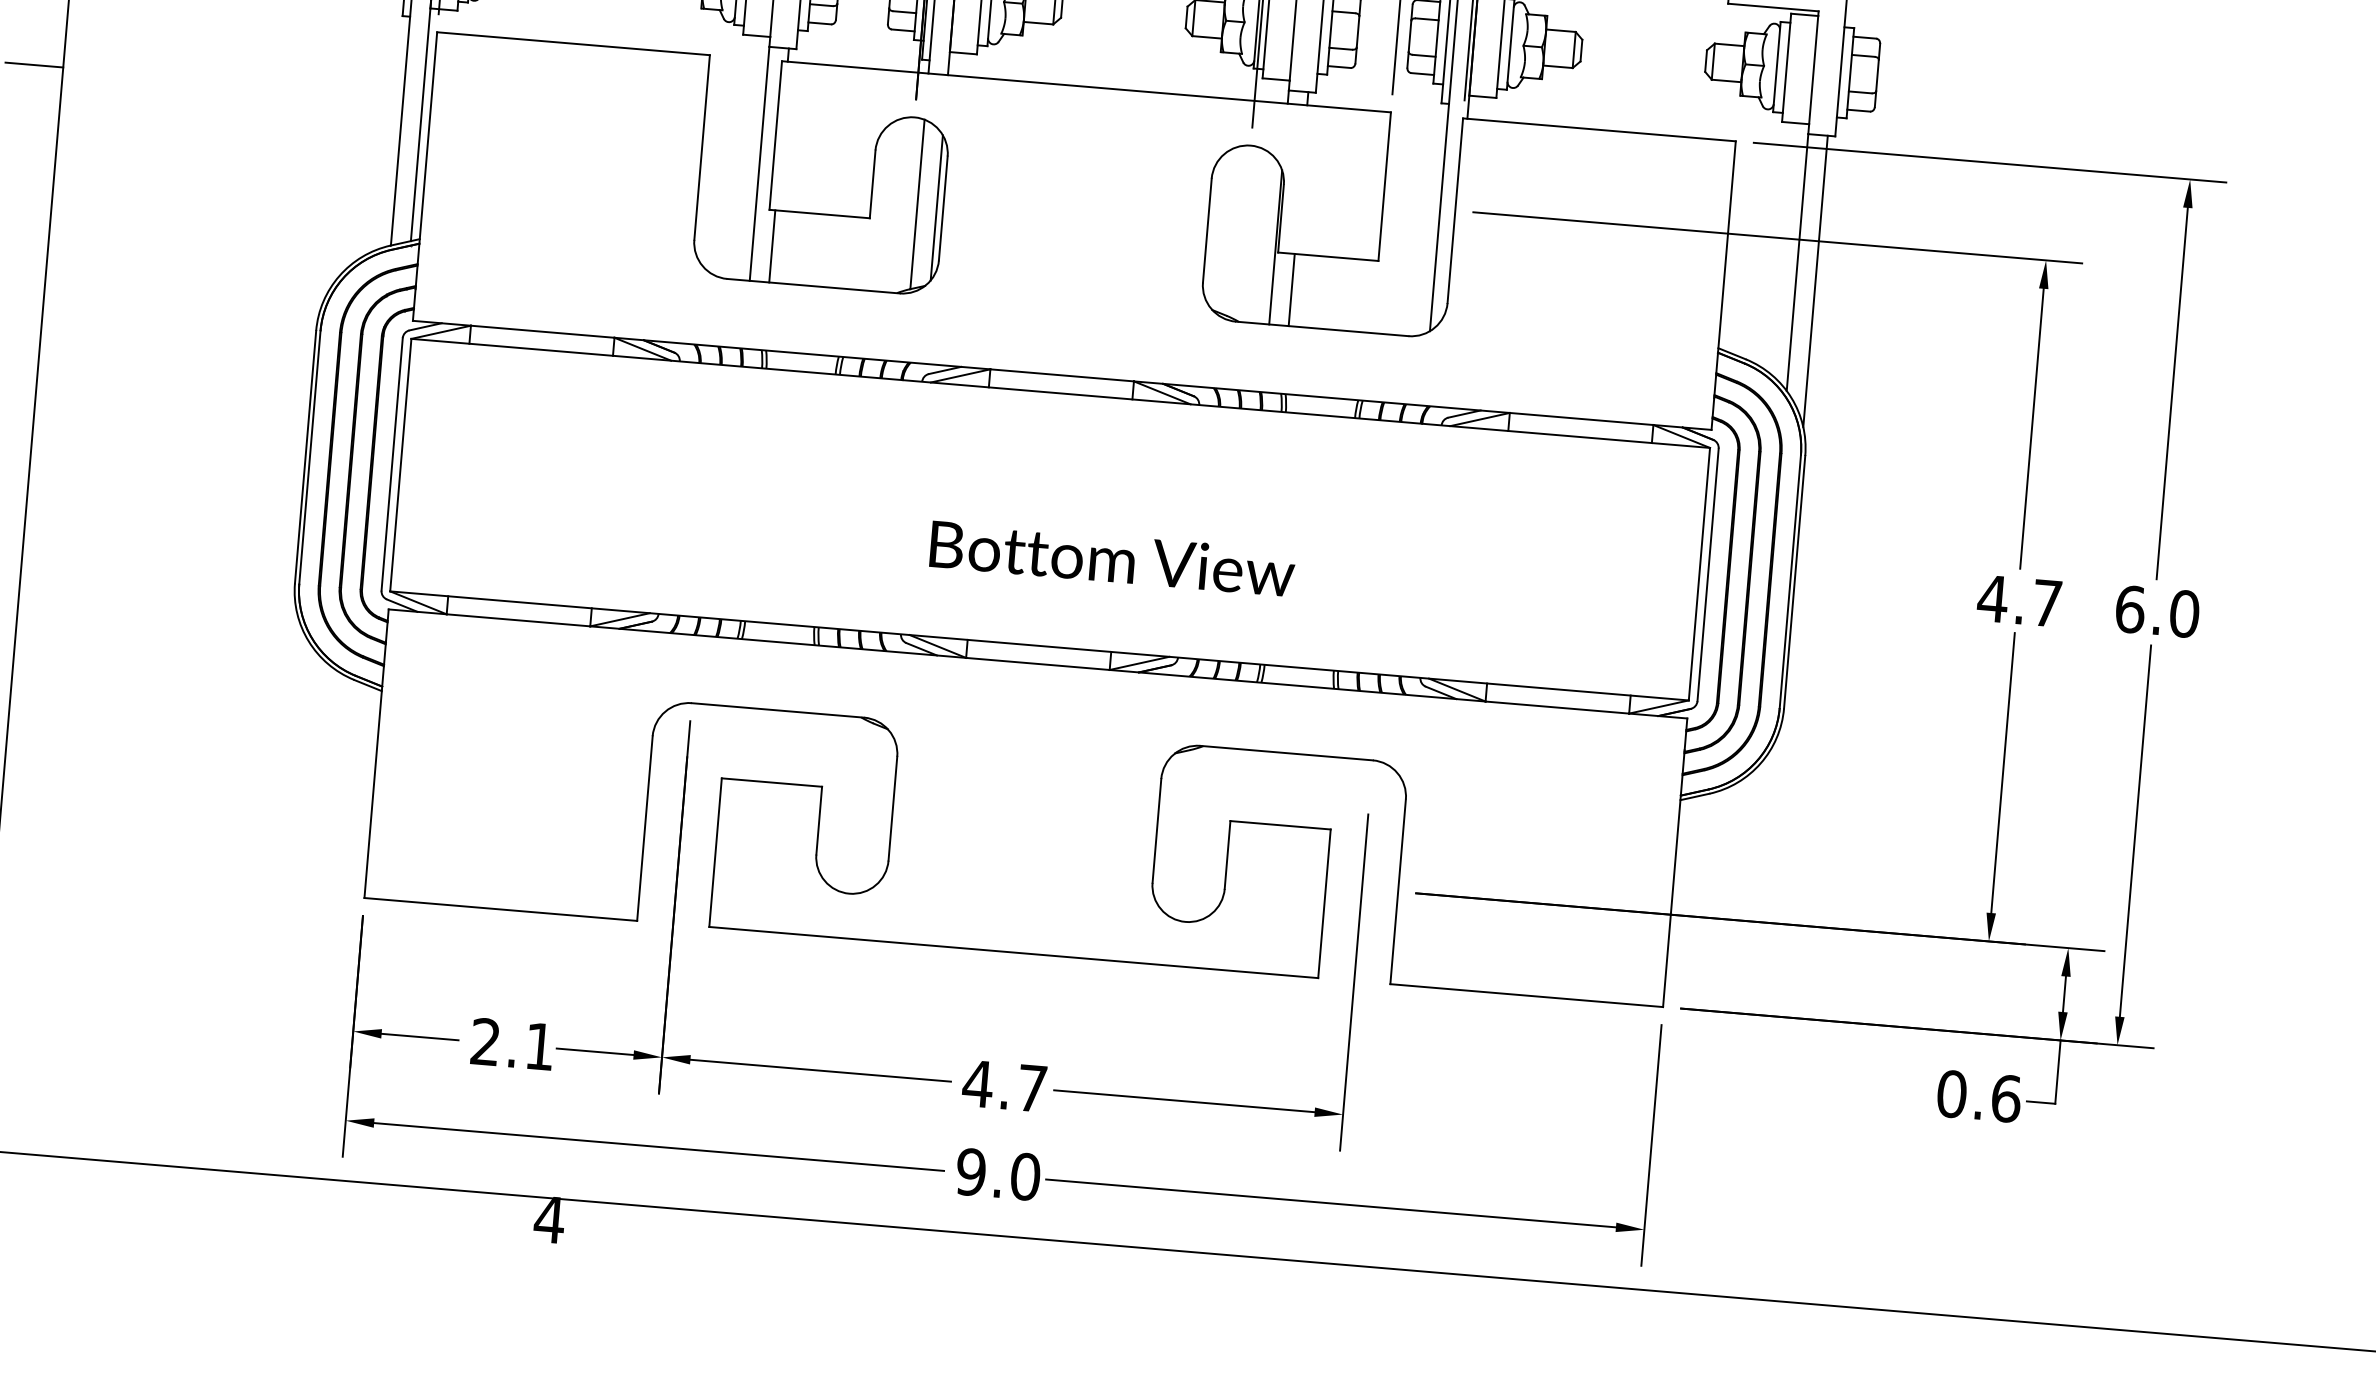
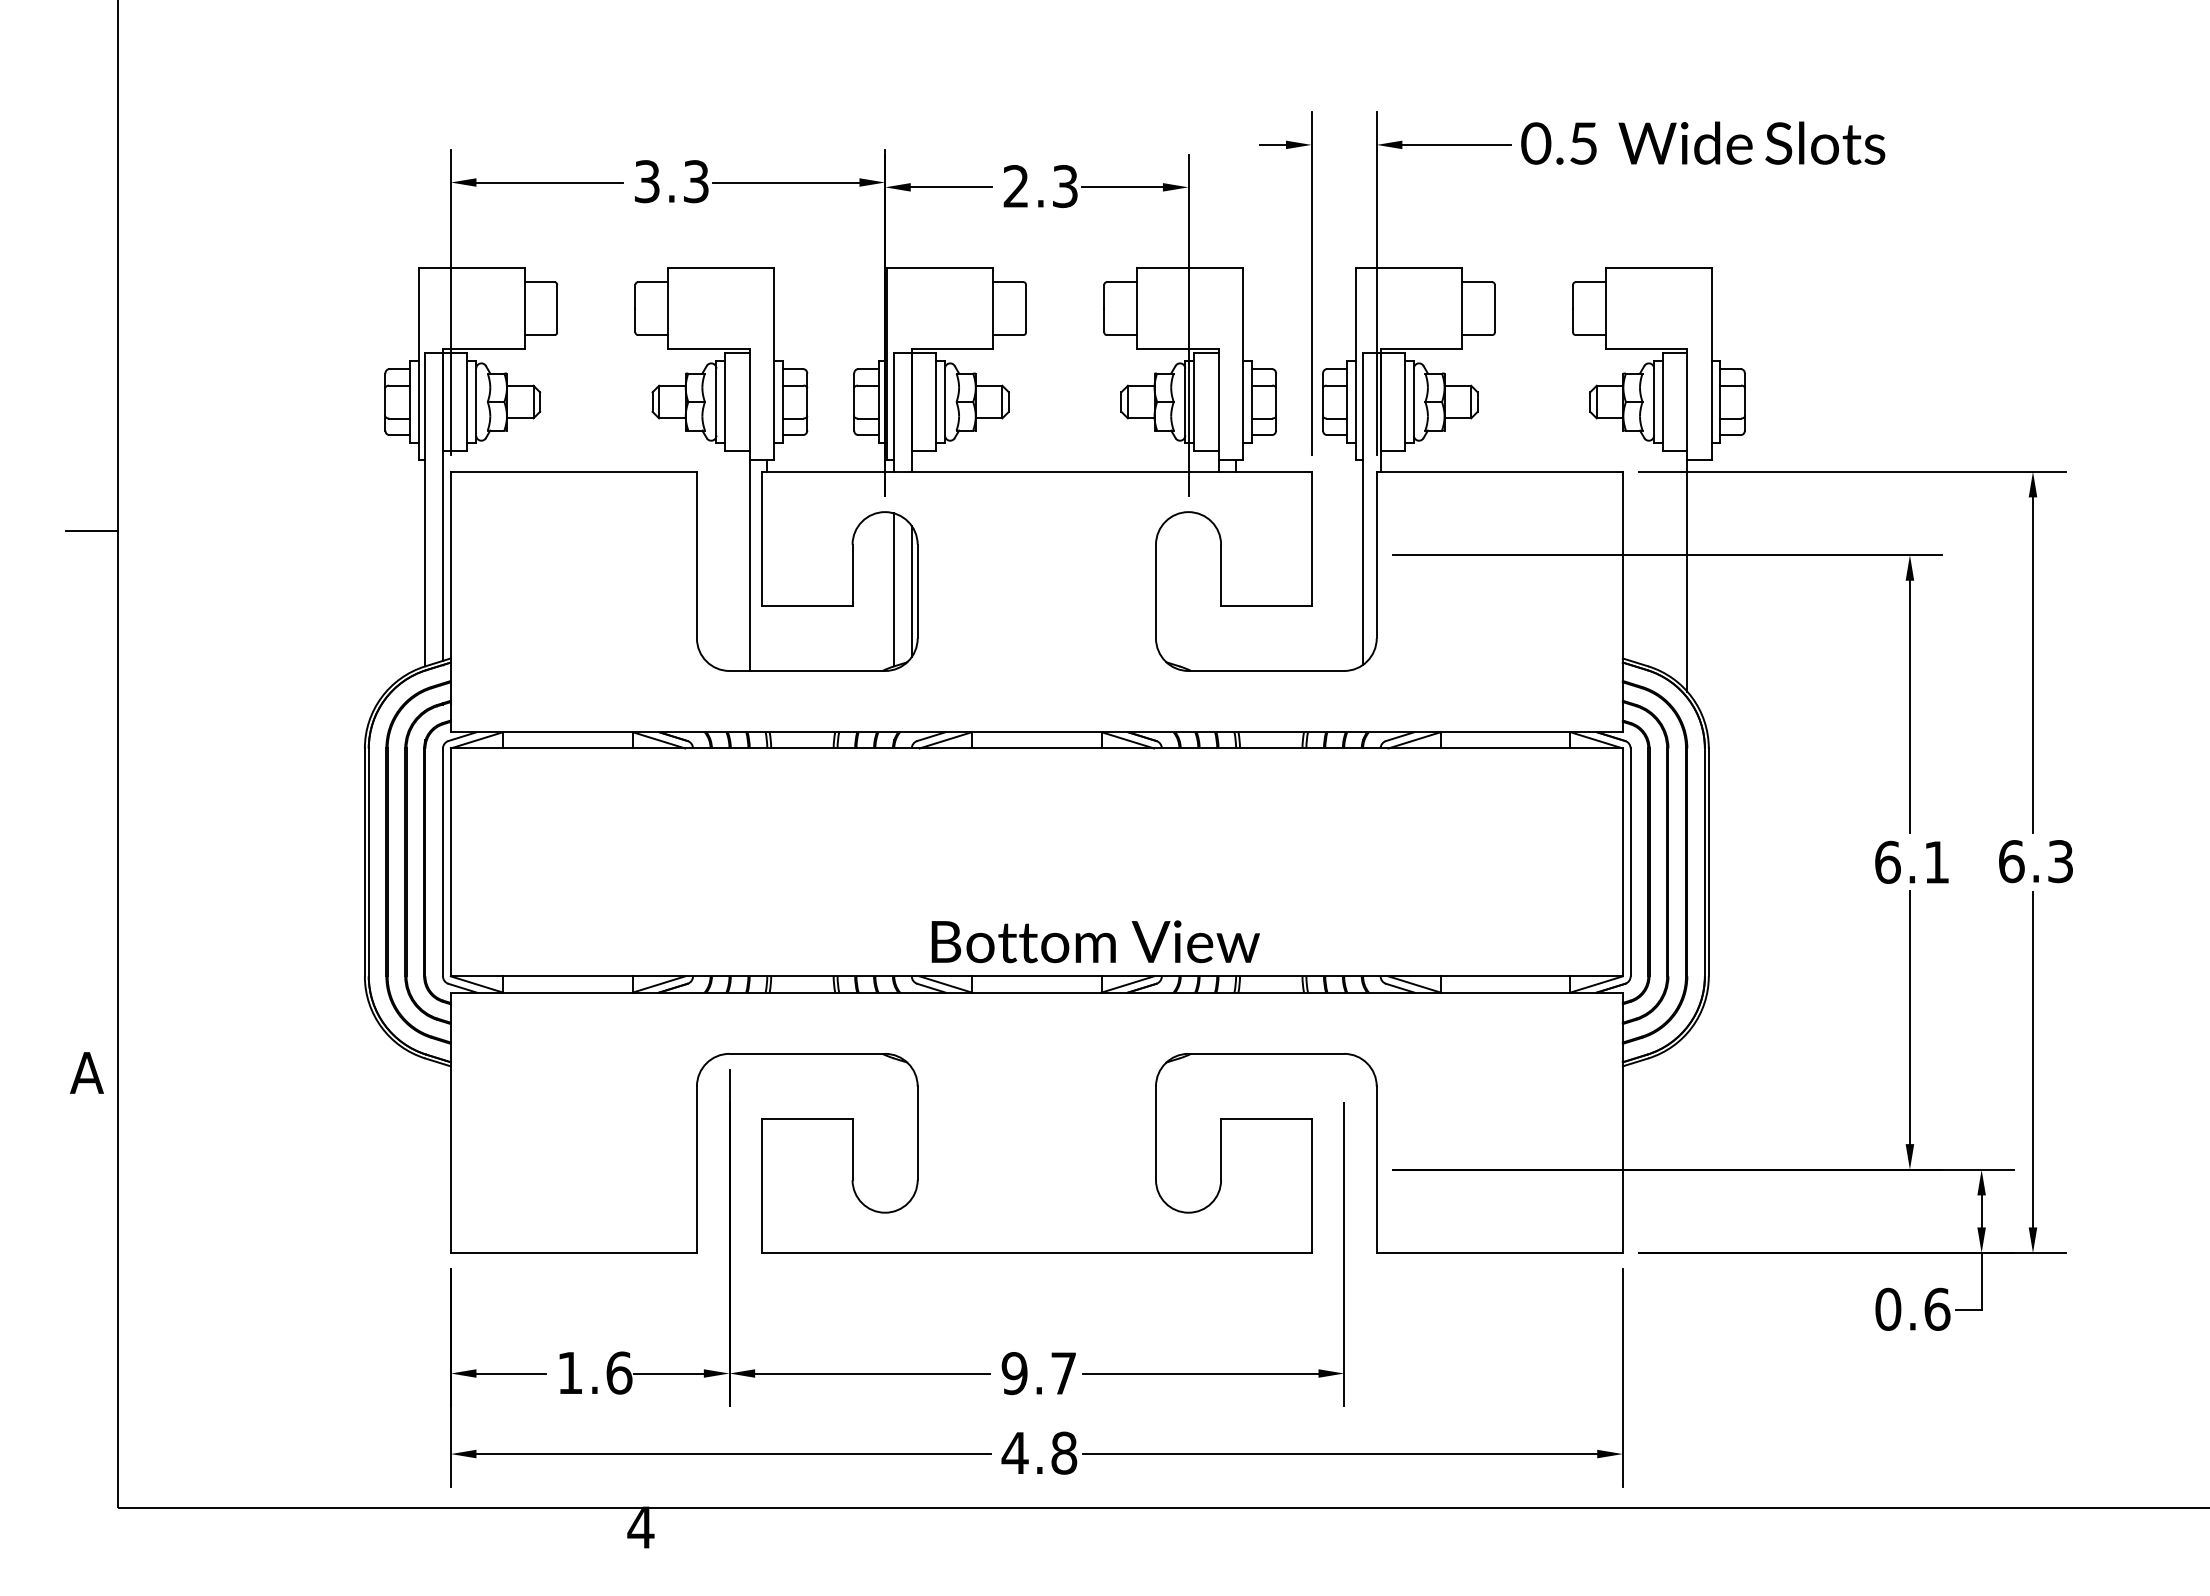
line: (772, 245) -> (767, 637), removed
line: (1275, 246) -> (1218, 600), removed
line: (1815, 280) -> (1704, 590), removed
line: (1292, 289) -> (1236, 637), removed
text: (1112, 558) -> (1095, 941), moved
text: (2019, 600) -> (1911, 861), 4.7 -> 6.1
text: (2184, 613) -> (2060, 861), 6.0 -> 6.3
text: (512, 1043) -> (594, 1372), 2.1 -> 1.6
text: (977, 1083) -> (1014, 1373), 4.7 -> 9.7
text: (998, 1173) -> (1039, 1452), 9.0 -> 4.8

